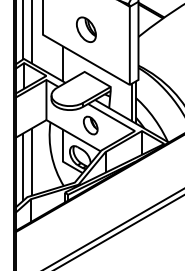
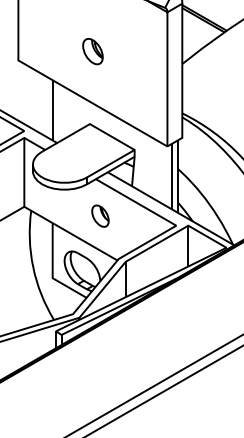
part: (86, 29) -> (93, 51), size x0.6
part: (90, 125) -> (99, 216), size x0.7

